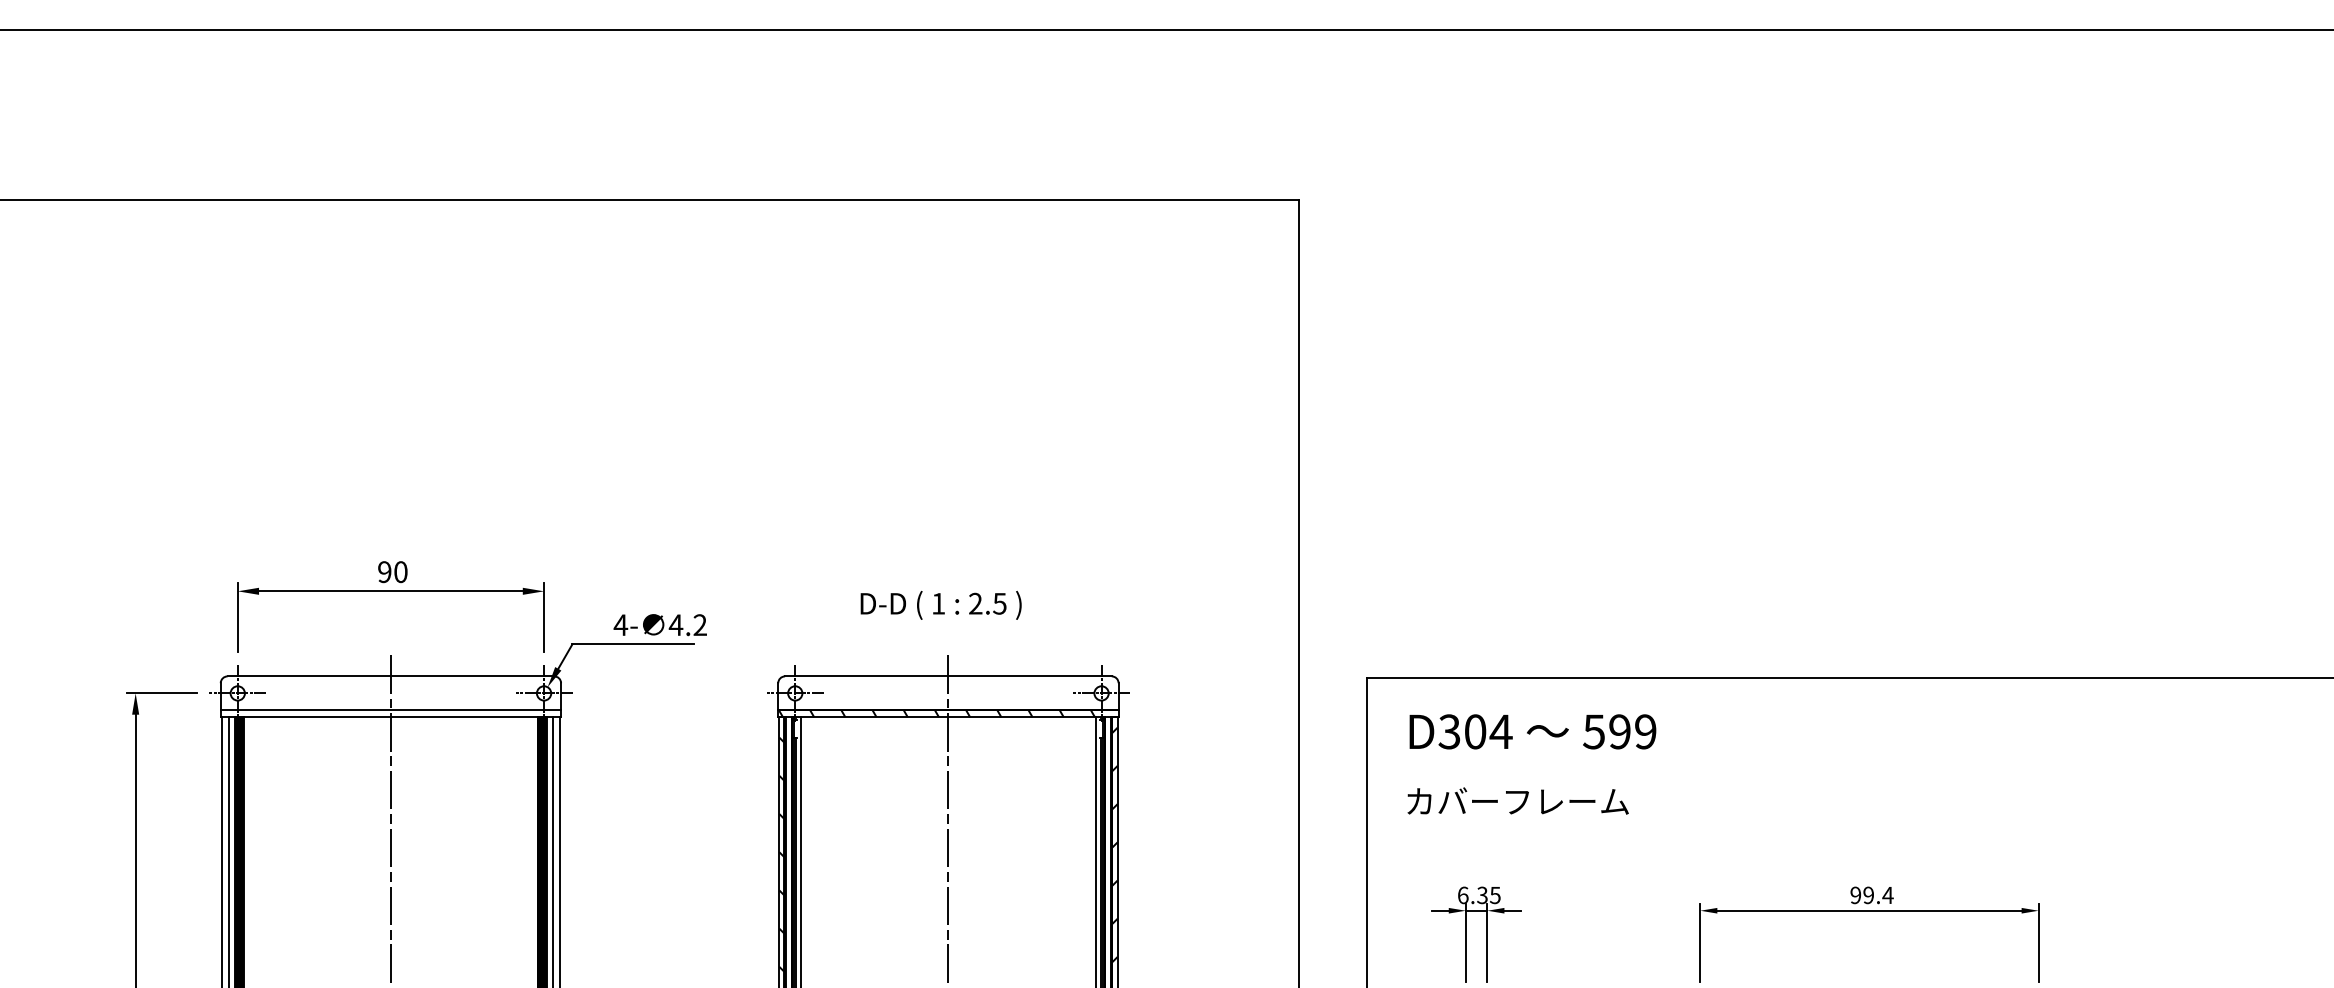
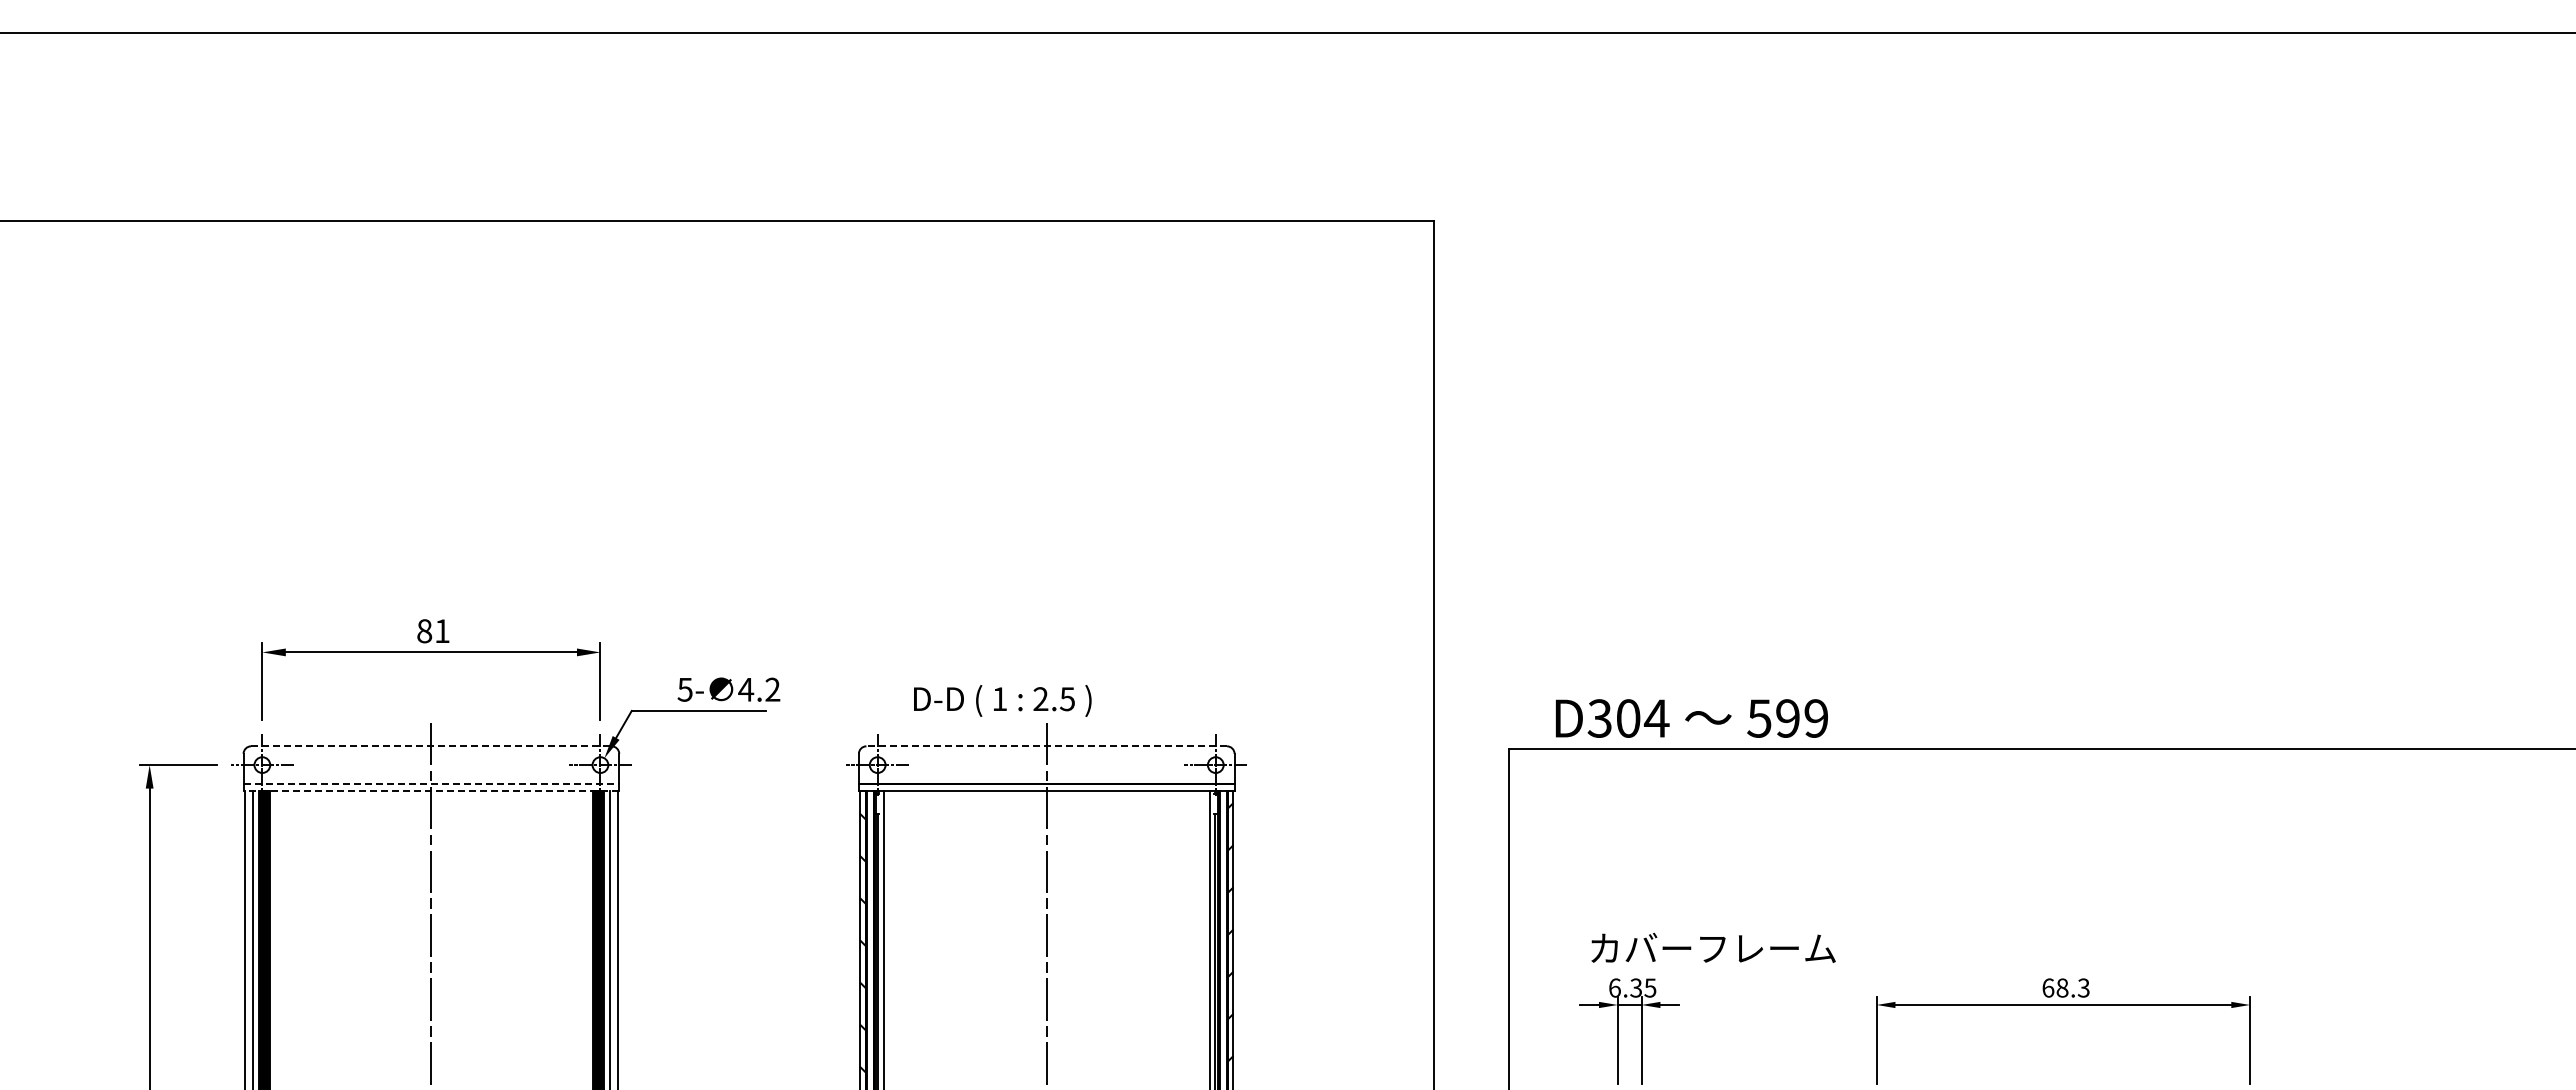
text: (392, 572) -> (433, 631), 90 -> 81
text: (940, 604) -> (1002, 700), moved
text: (621, 624) -> (685, 689), 4- -> 5-
line: (391, 676) -> (431, 746), solid -> dashed
line: (948, 676) -> (1046, 746), solid -> dashed
line: (391, 710) -> (431, 783), solid -> dashed
hatch: (936, 713) -> (1033, 787), removed
line: (391, 717) -> (431, 791), solid -> dashed
text: (1532, 731) -> (1691, 718), moved
text: (1518, 800) -> (1713, 947), moved
text: (1872, 894) -> (2066, 987), 99.4 -> 68.3

